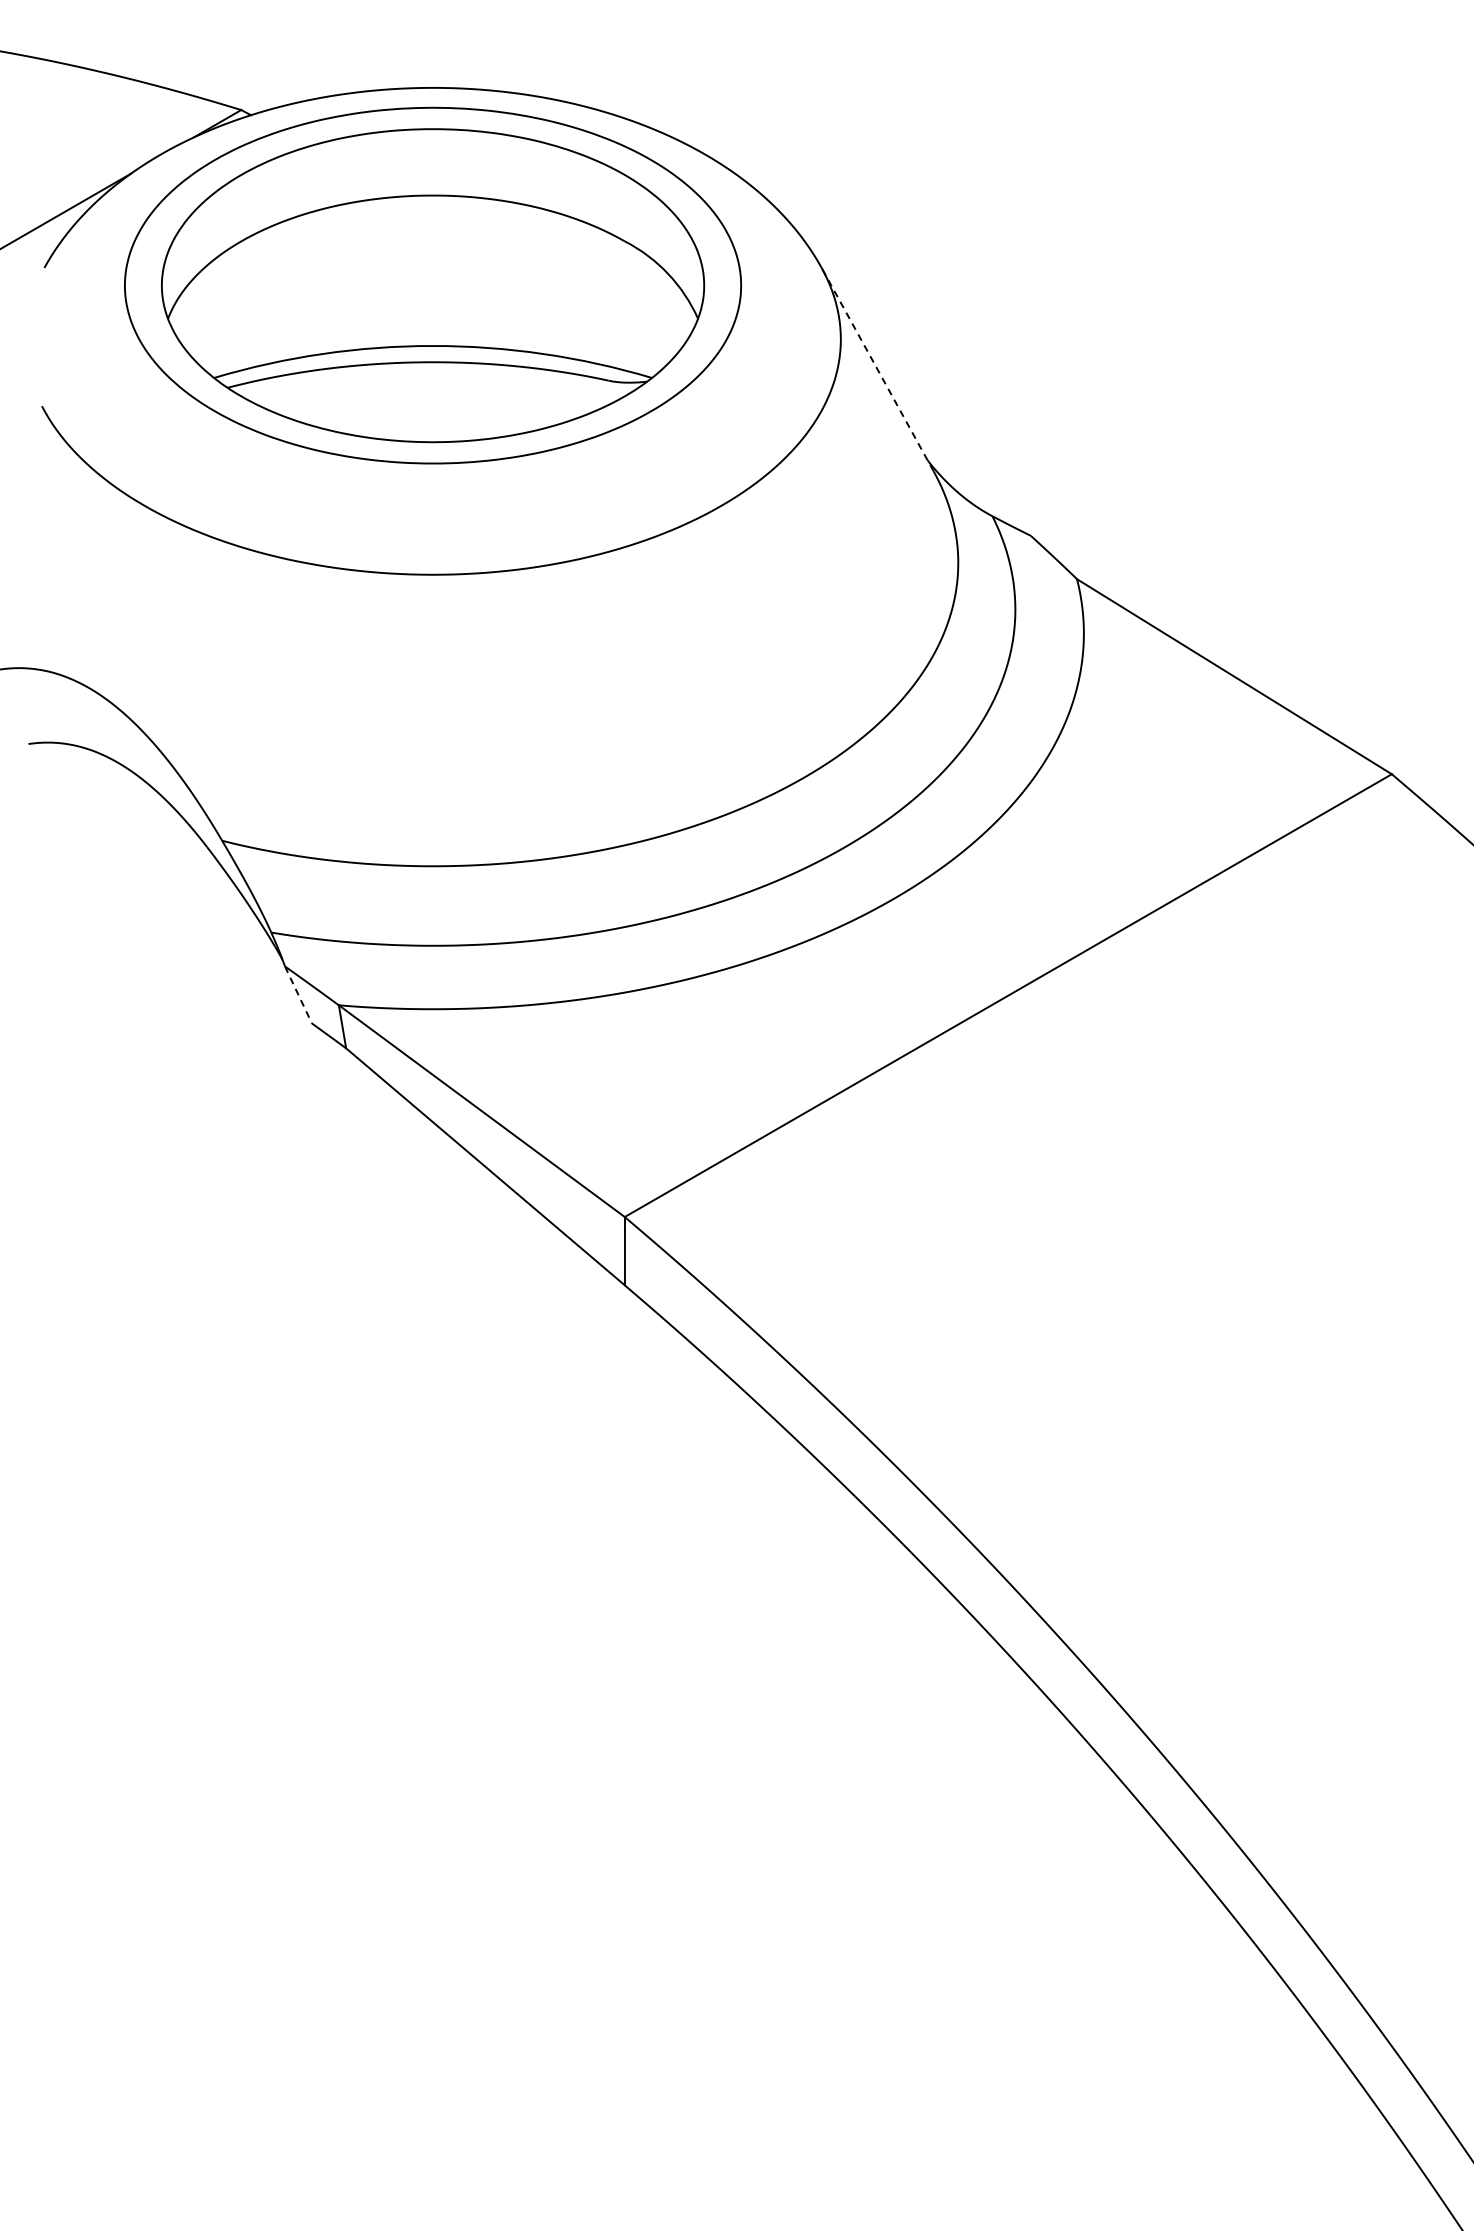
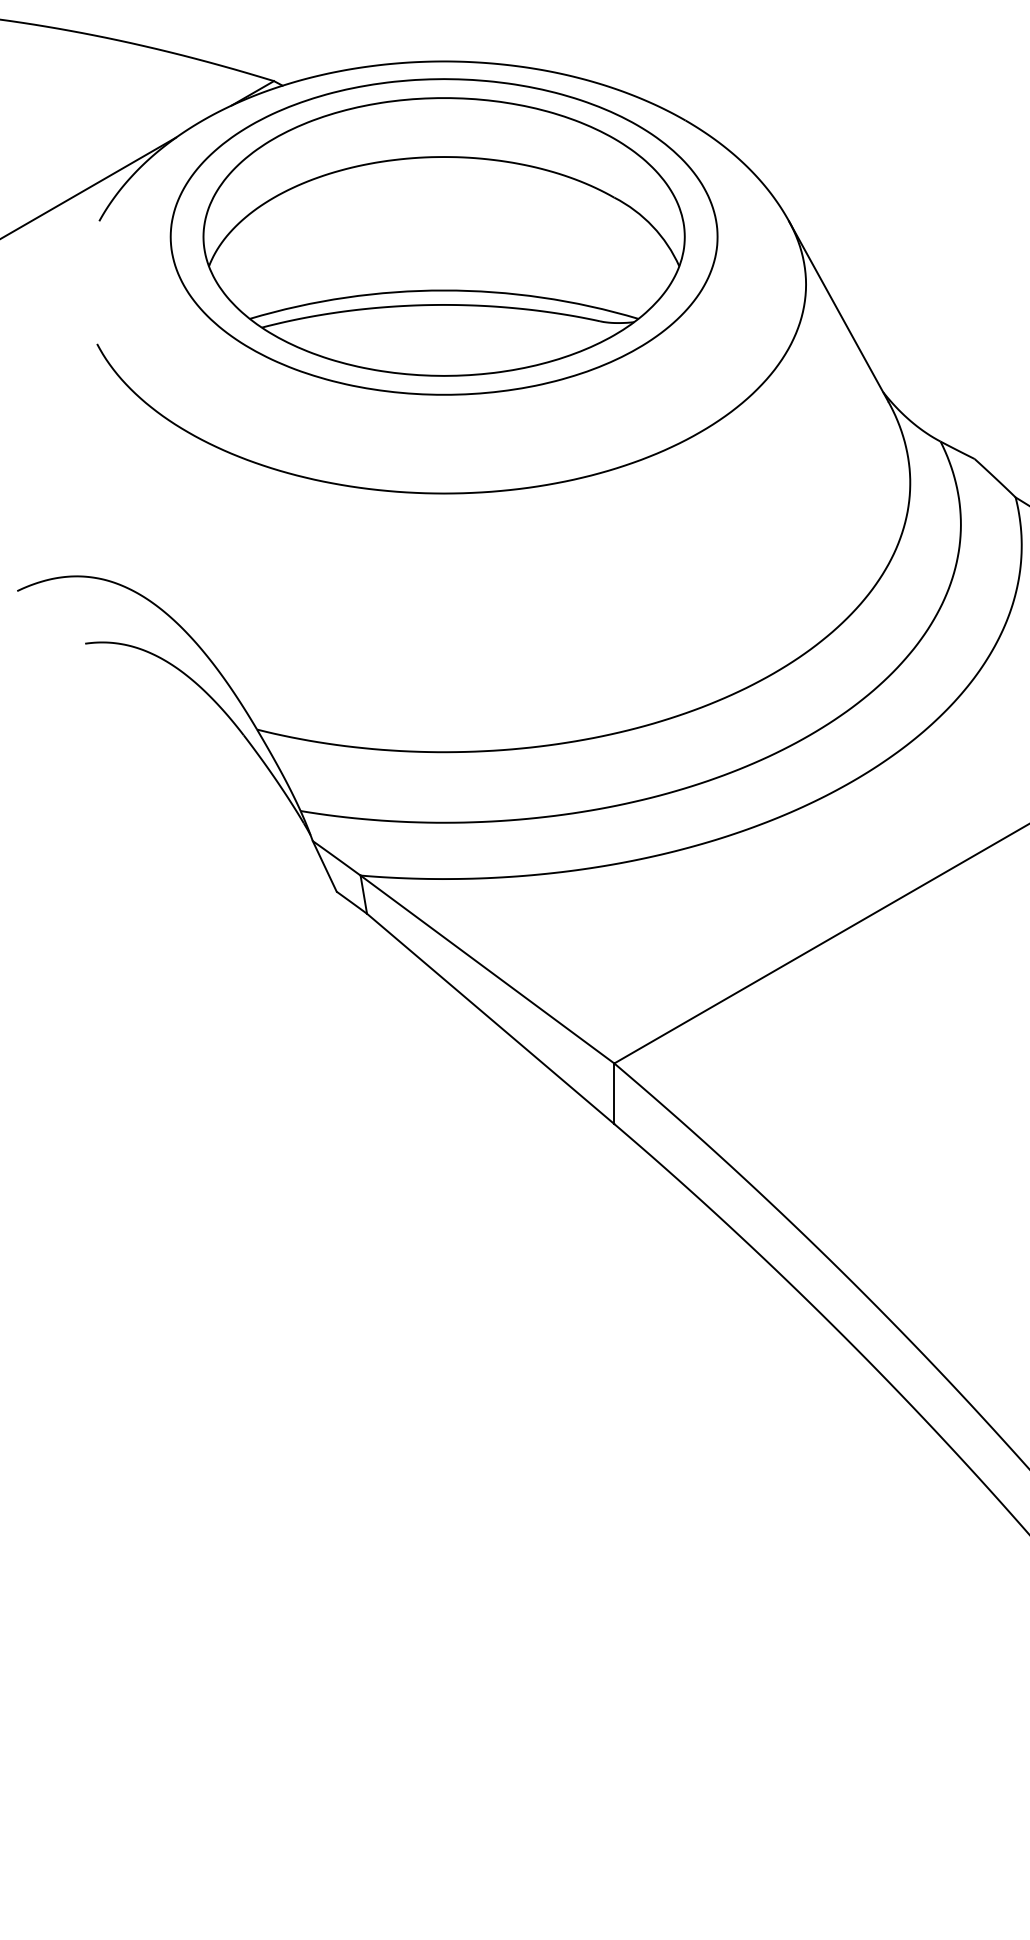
line: (877, 369) -> (838, 311), dashed -> solid
line: (298, 994) -> (324, 865), dashed -> solid

